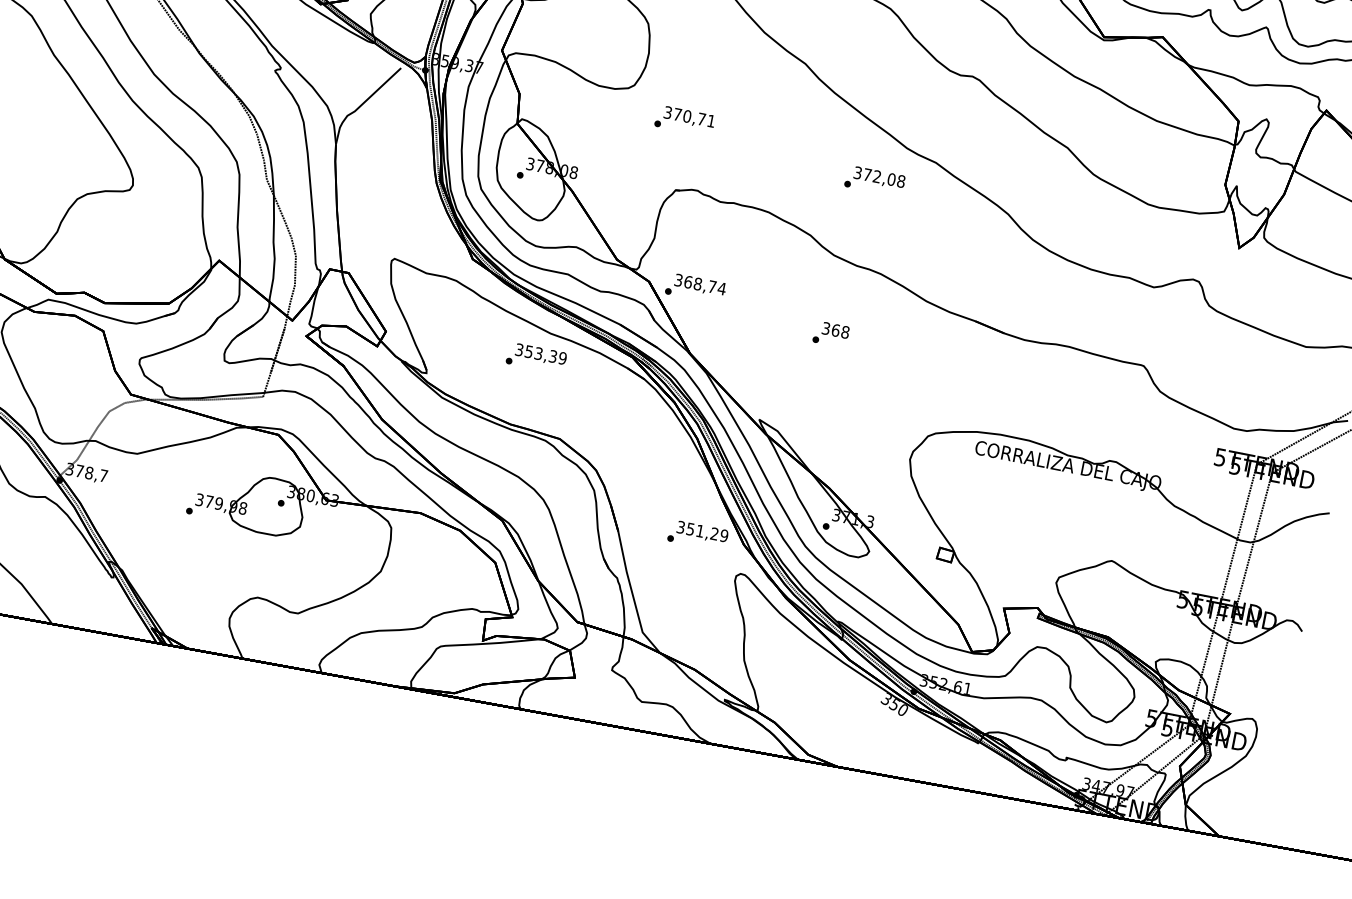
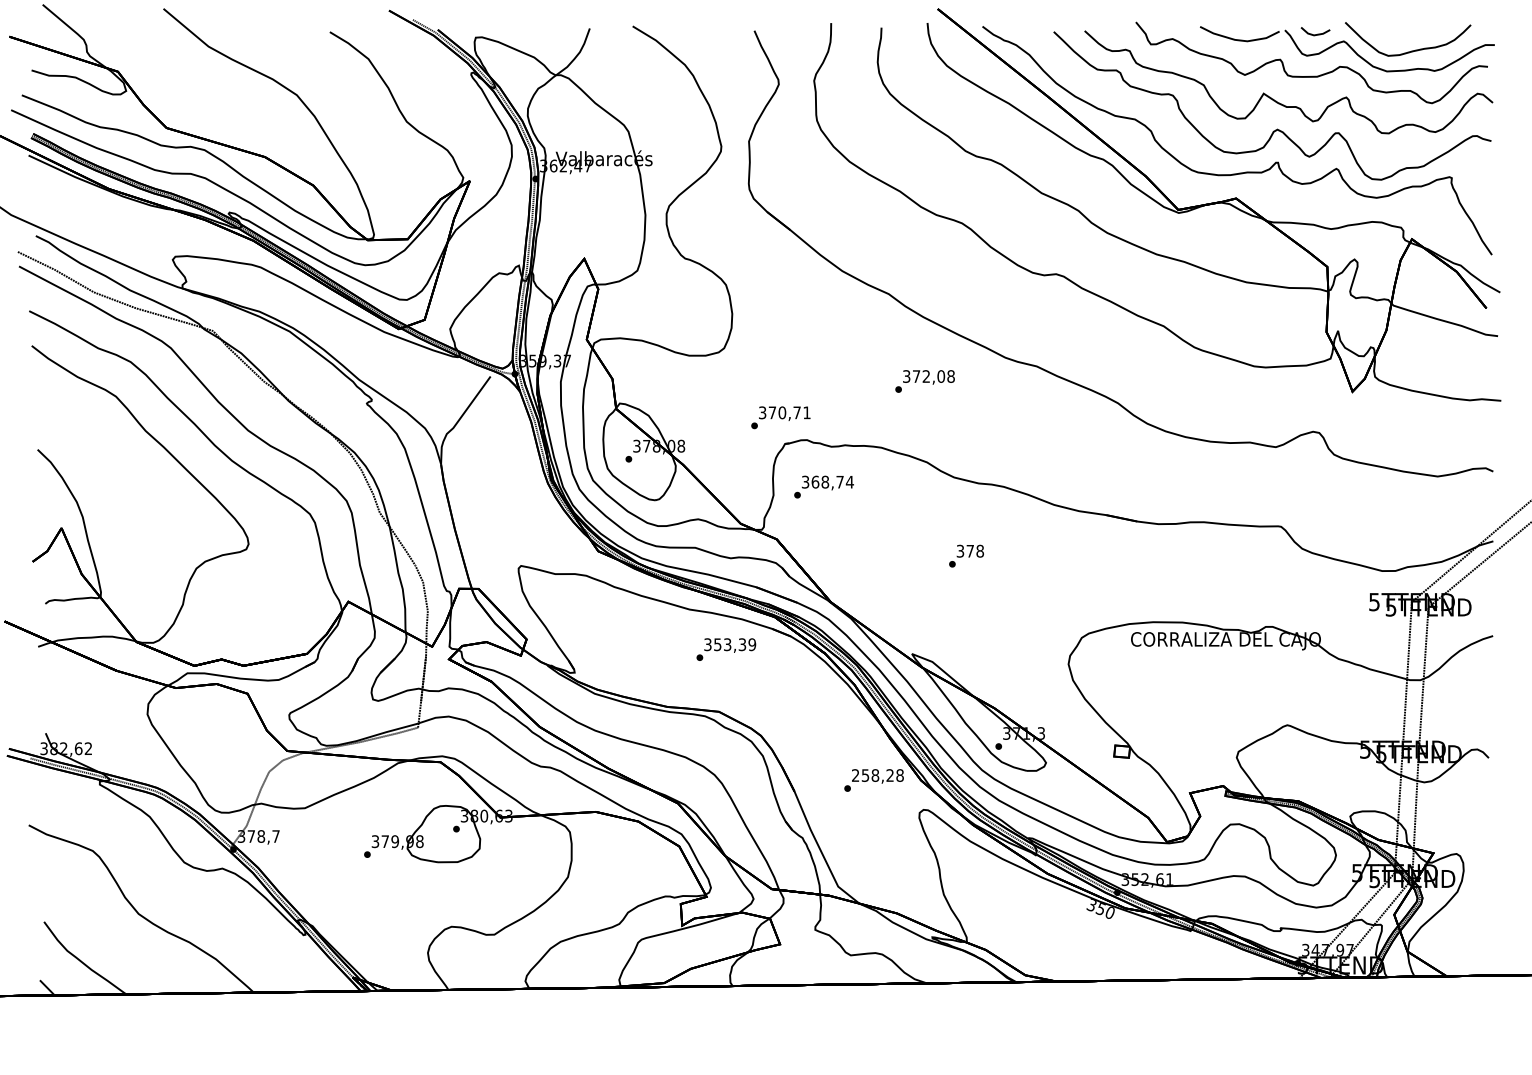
text: (684, 120) -> (780, 417), moved
text: (874, 181) -> (924, 381), moved
text: (695, 287) -> (823, 486), moved
text: (836, 329) -> (970, 550), 368 -> 378
text: (536, 358) -> (726, 649), moved
text: (702, 531) -> (877, 775), 351,29 -> 258,28

